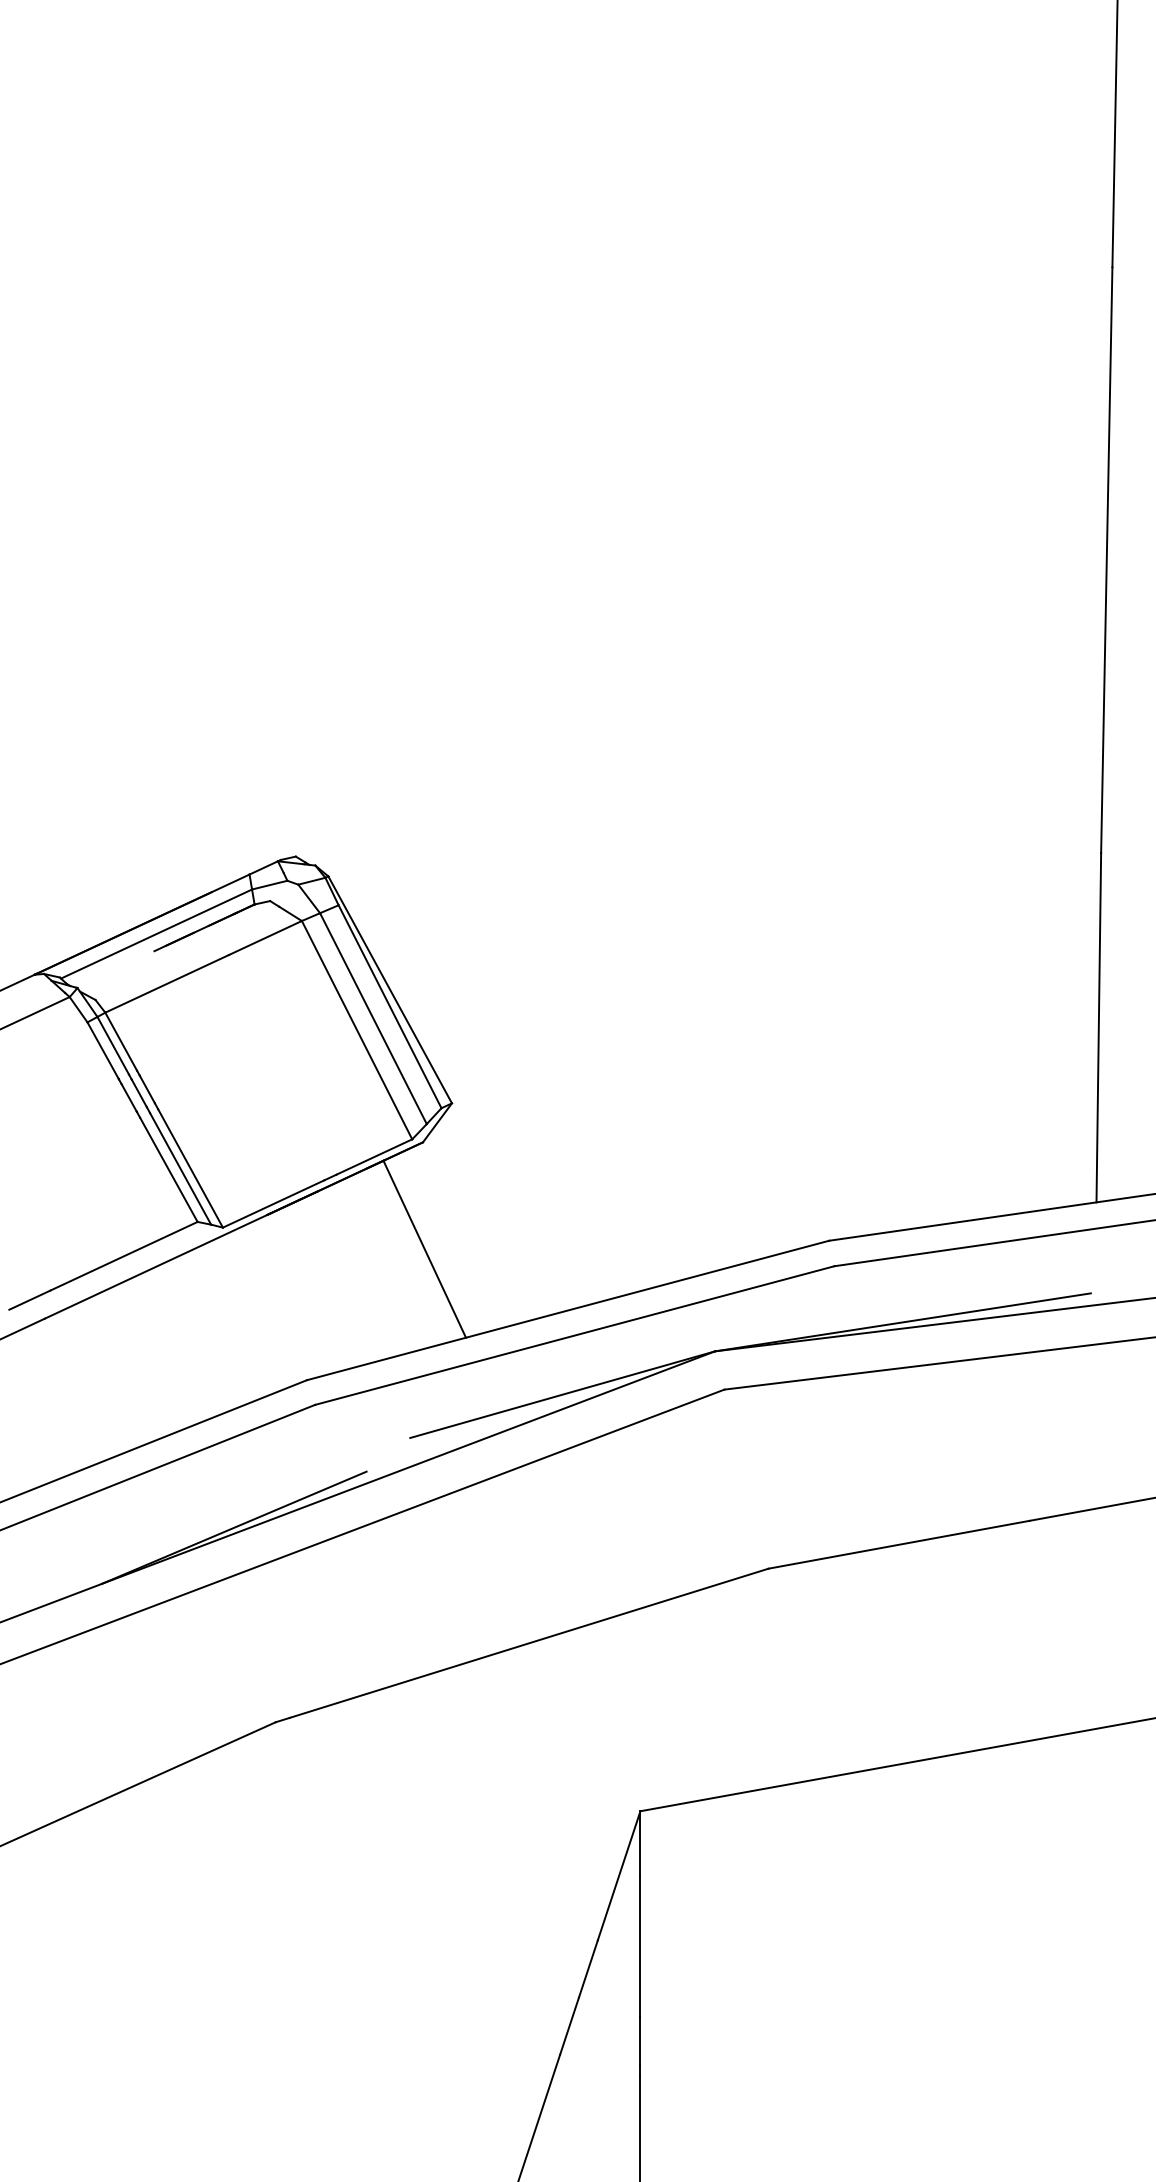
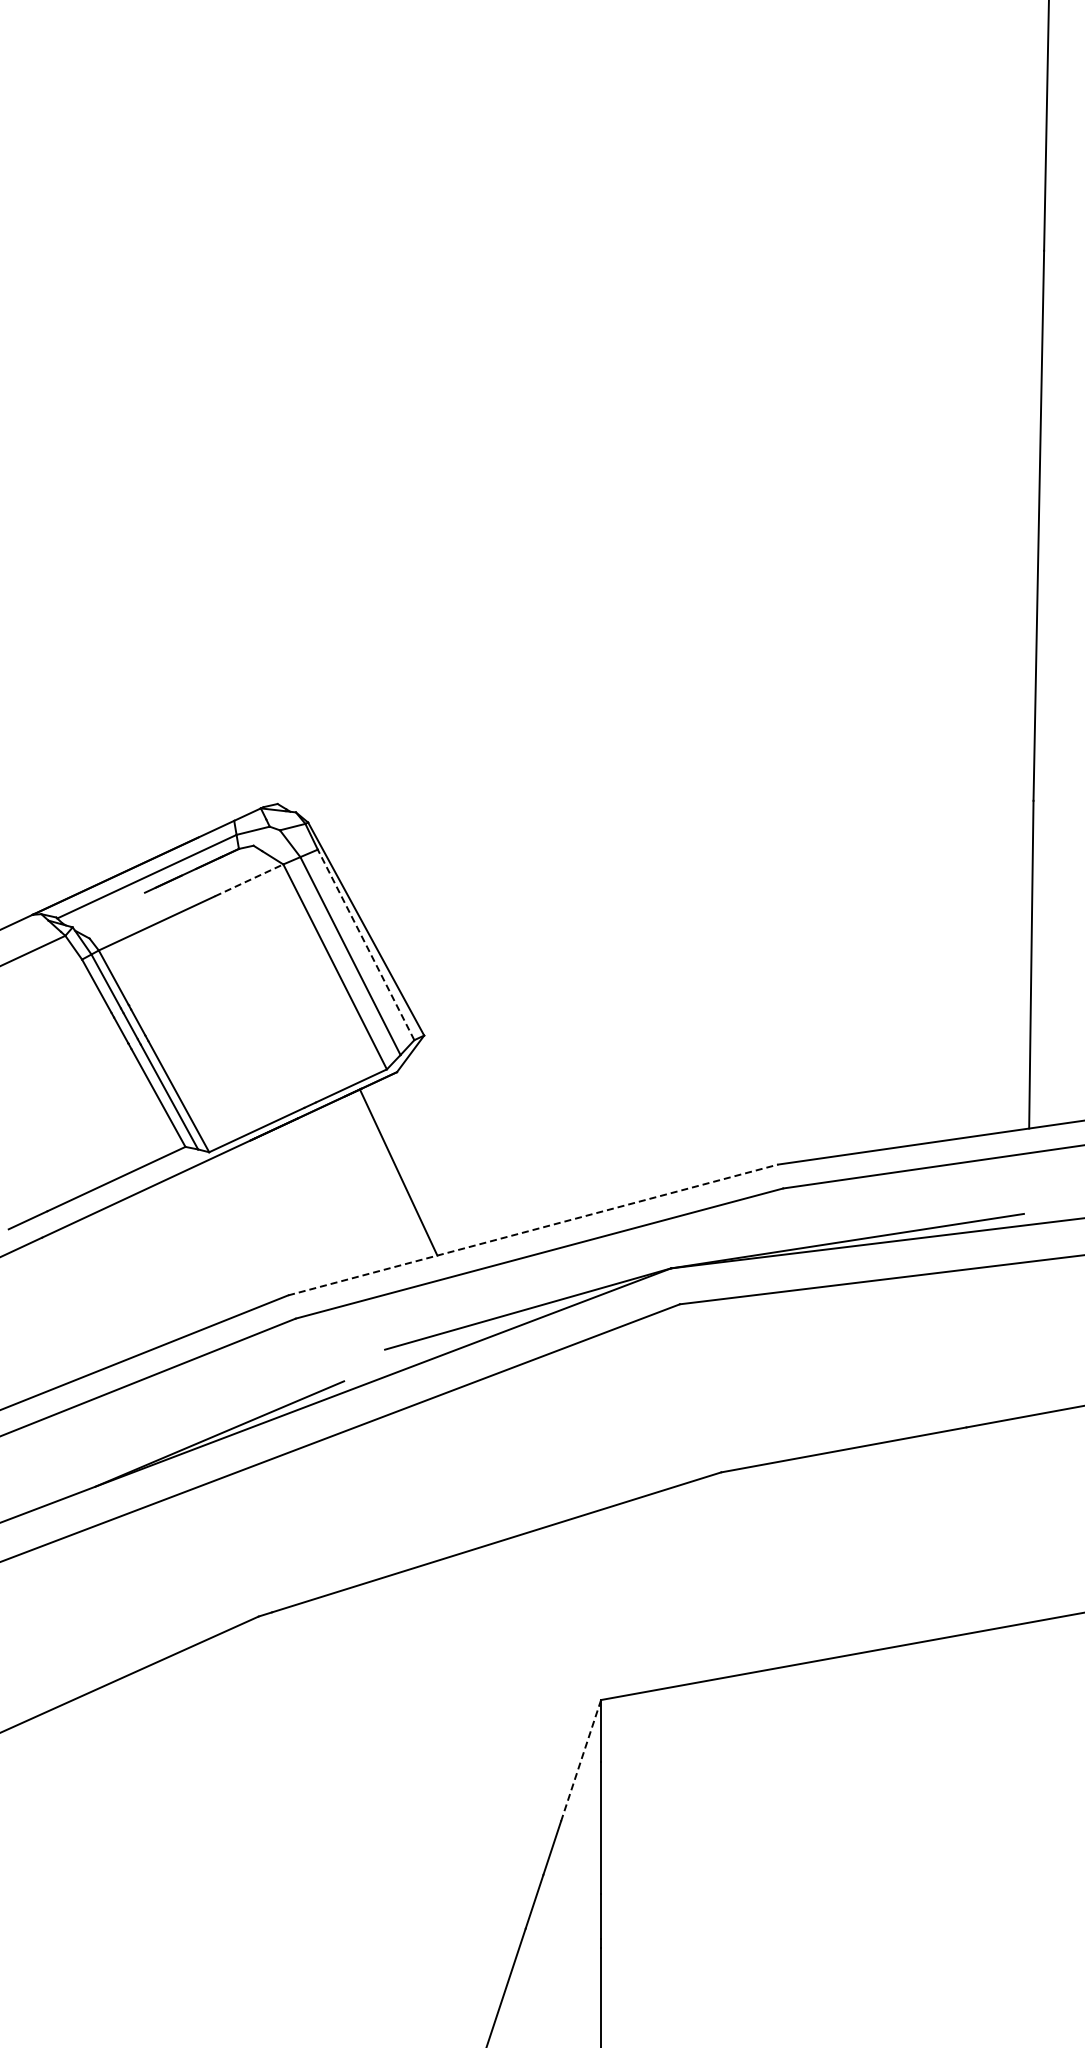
line: (265, 938) -> (249, 880), solid -> dashed
line: (390, 1006) -> (366, 944), solid -> dashed
line: (568, 1311) -> (533, 1230), solid -> dashed
line: (619, 1875) -> (581, 1760), solid -> dashed

